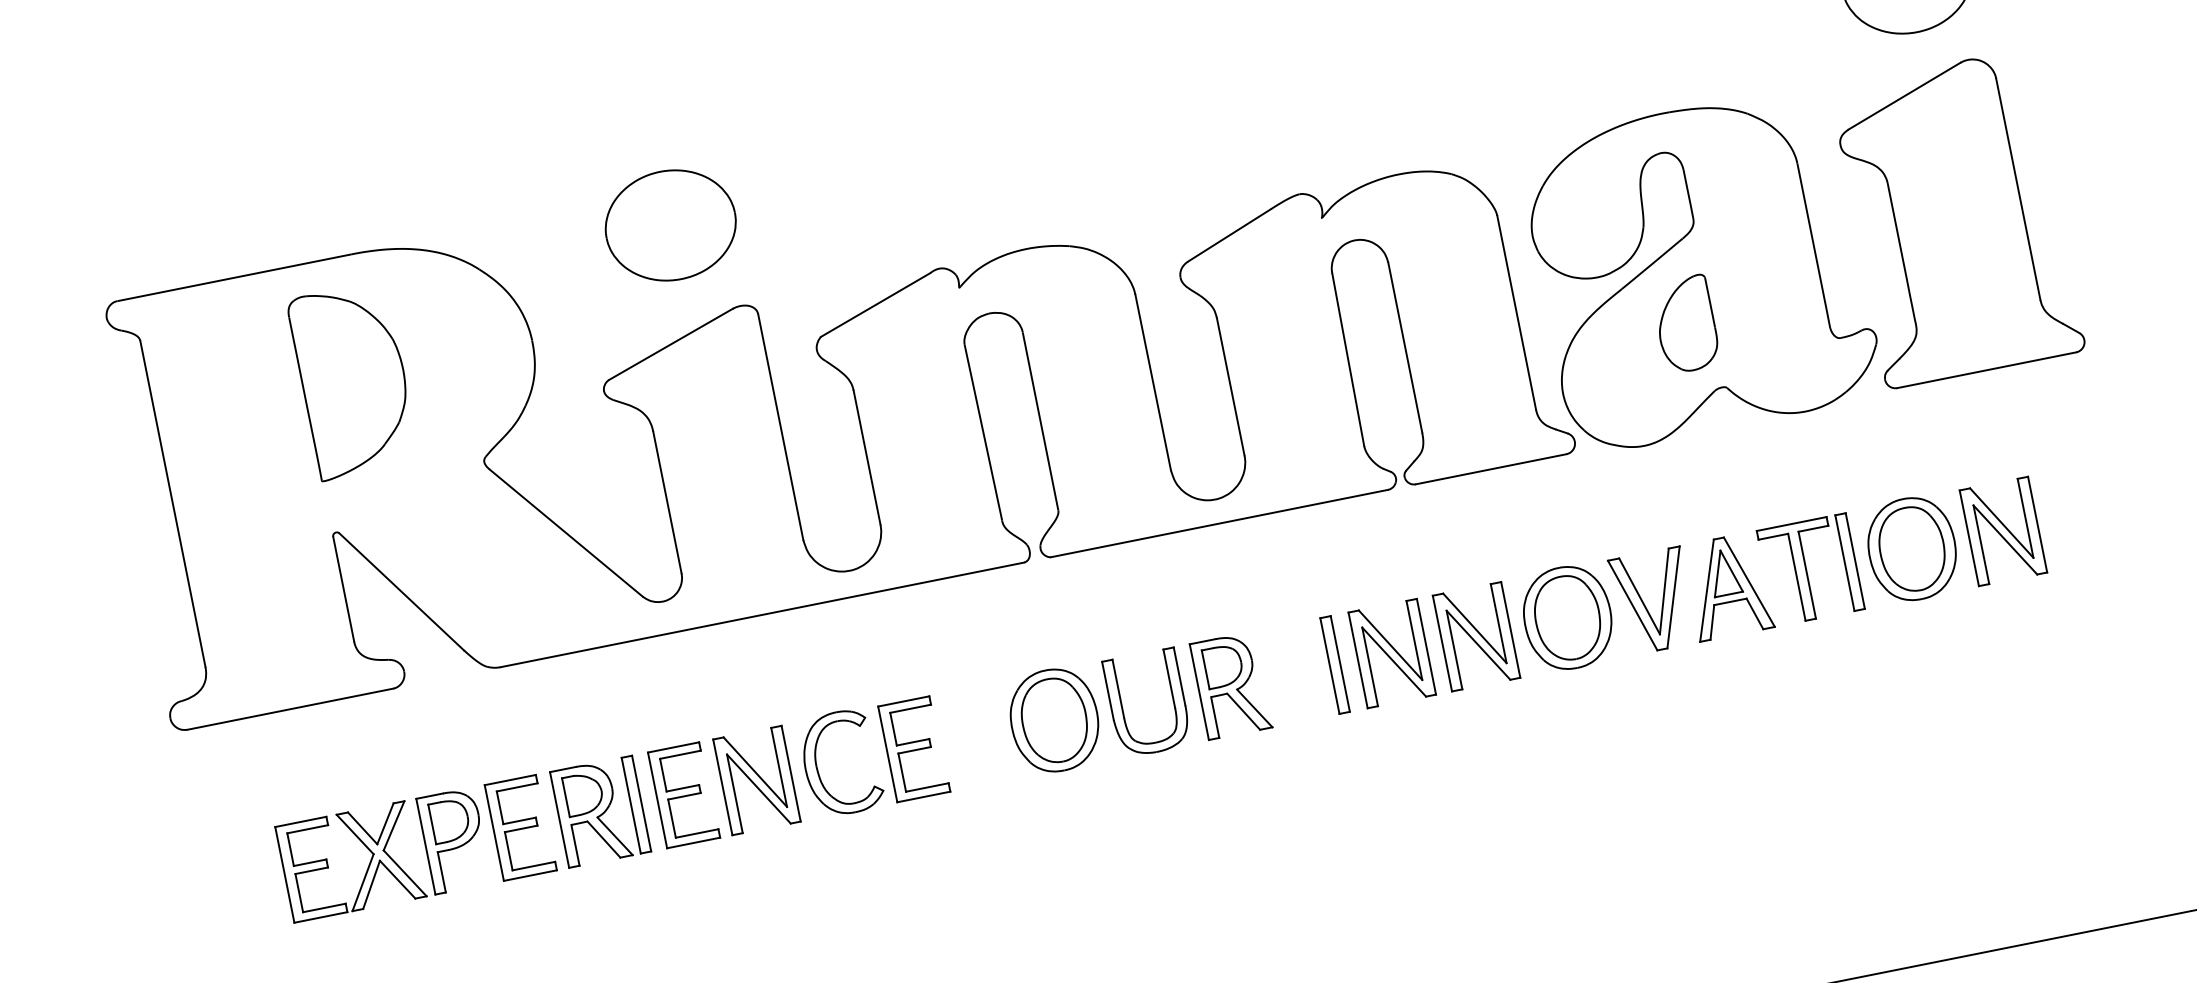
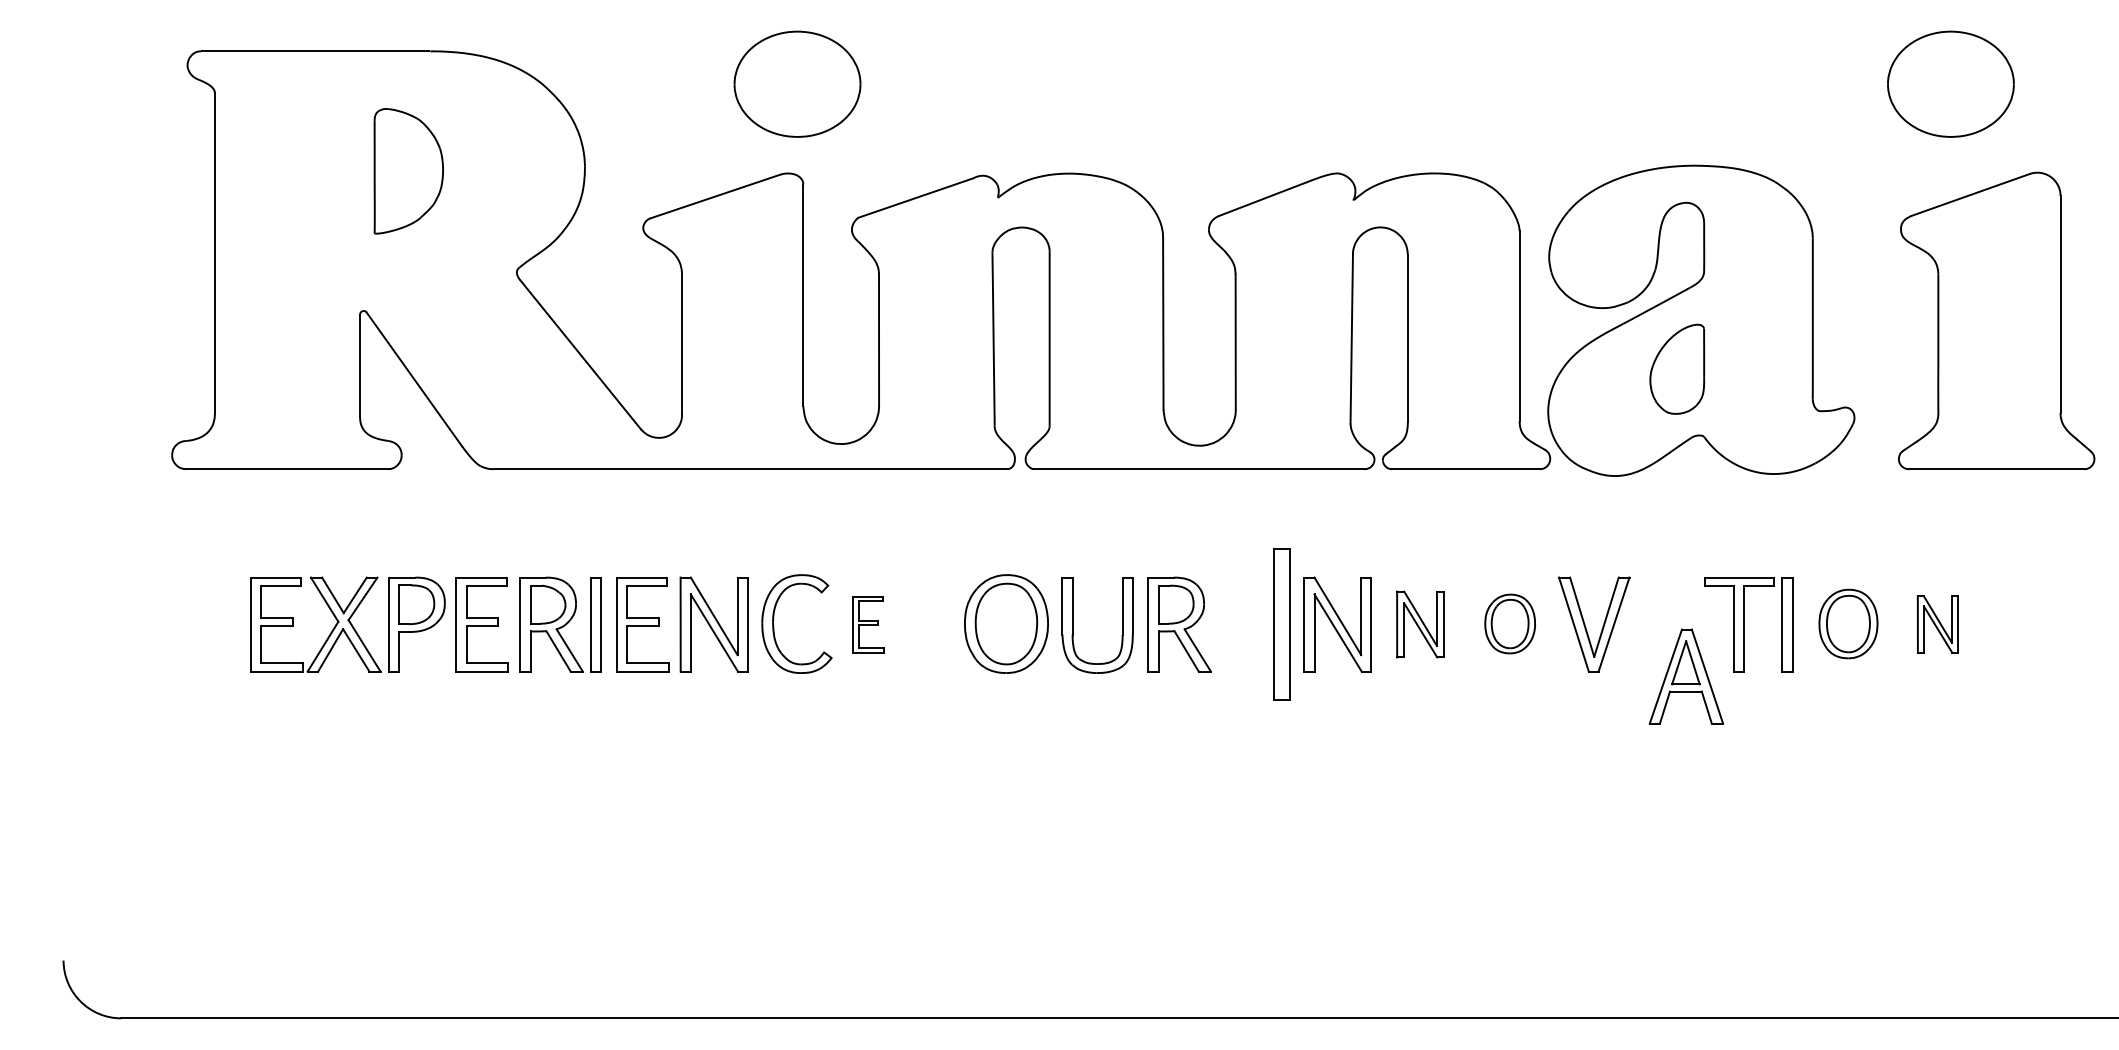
part: (1956, 218) -> (1996, 320), moved
part: (670, 224) -> (797, 83), moved
part: (353, 381) -> (408, 171), size x0.7
part: (2002, 531) -> (1937, 624), size x0.6
part: (1912, 548) -> (1848, 623), size x0.7
part: (1726, 586) -> (1685, 676), moved
part: (1566, 617) -> (1509, 623), size x0.6
part: (1476, 636) -> (1420, 624), size x0.7
part: (1334, 665) -> (1281, 624), size x1.6
part: (914, 749) -> (868, 624), size x0.6

